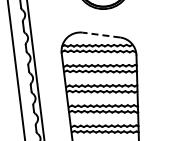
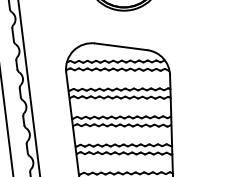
line: (100, 35) -> (120, 47), dashed -> solid

